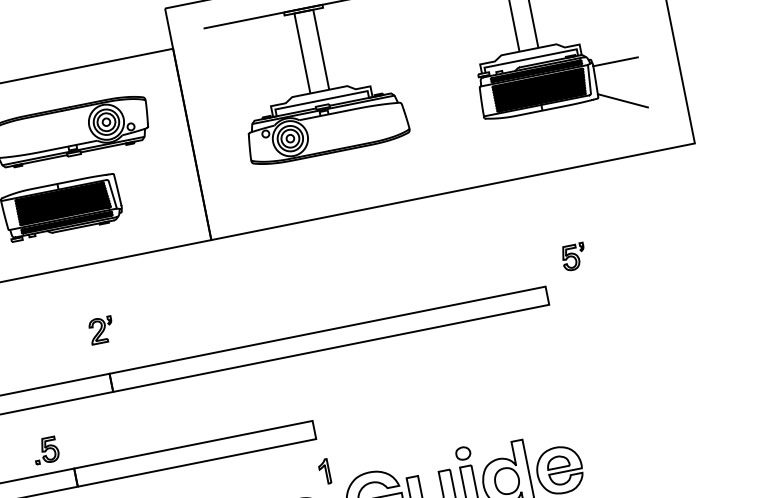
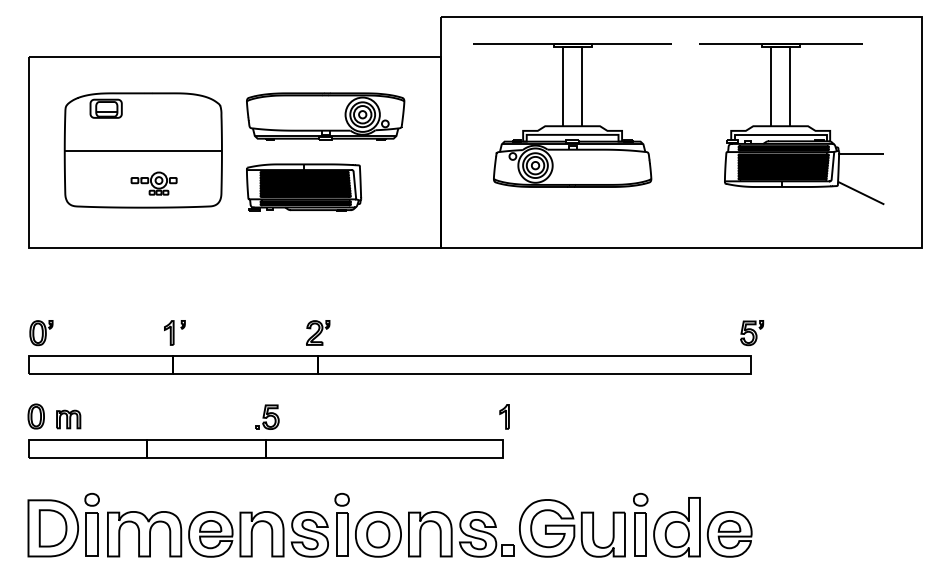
part: (574, 257) -> (752, 333), moved
part: (101, 329) -> (318, 332), moved
part: (46, 449) -> (267, 416), moved
part: (324, 471) -> (504, 416), moved

